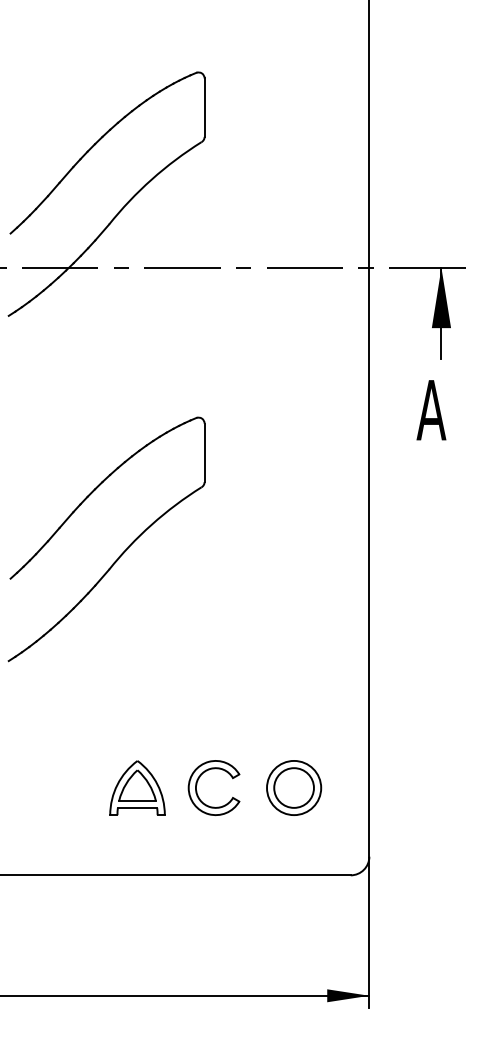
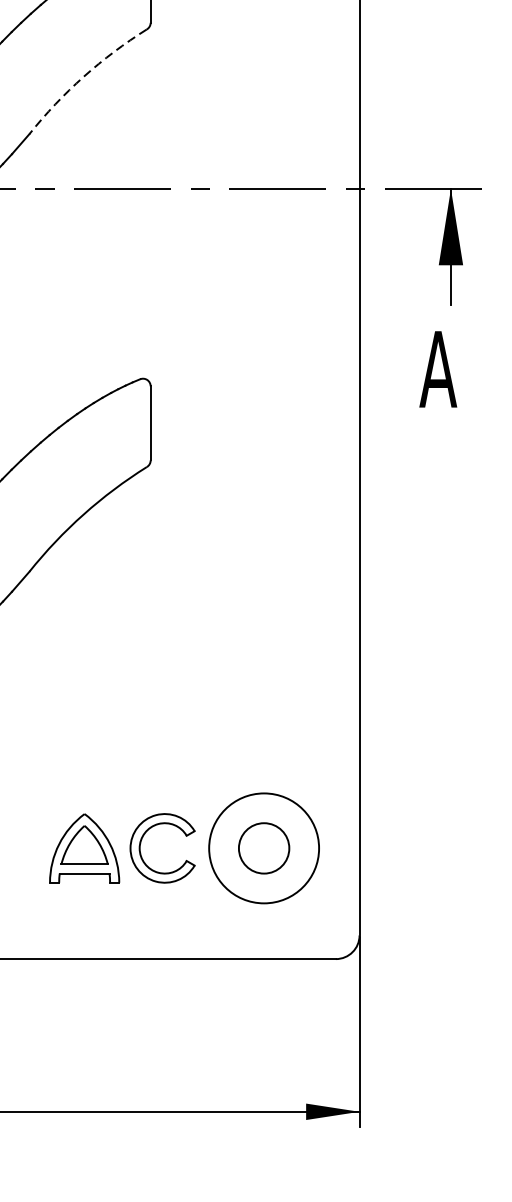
arc: (151, 179) -> (83, 76), solid -> dashed
part: (137, 787) -> (84, 847), moved
circle: (294, 787) -> (264, 847), size x1.6

